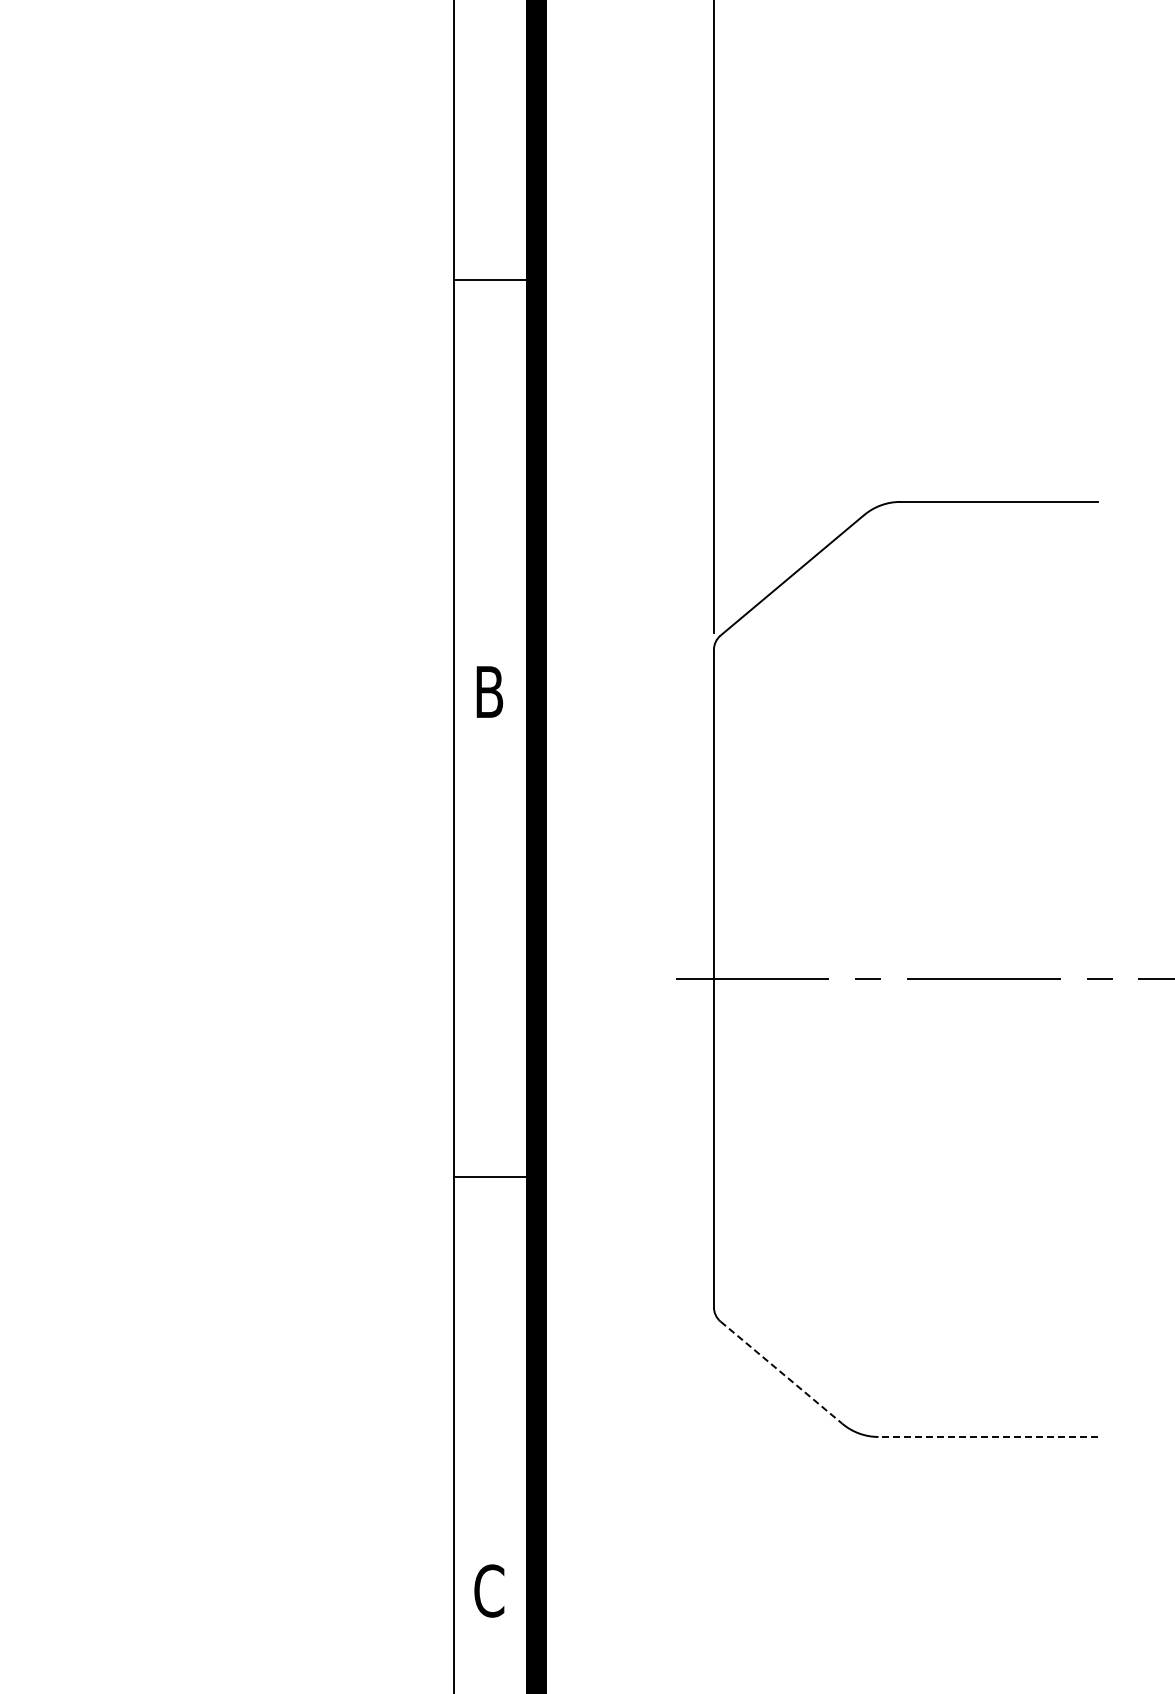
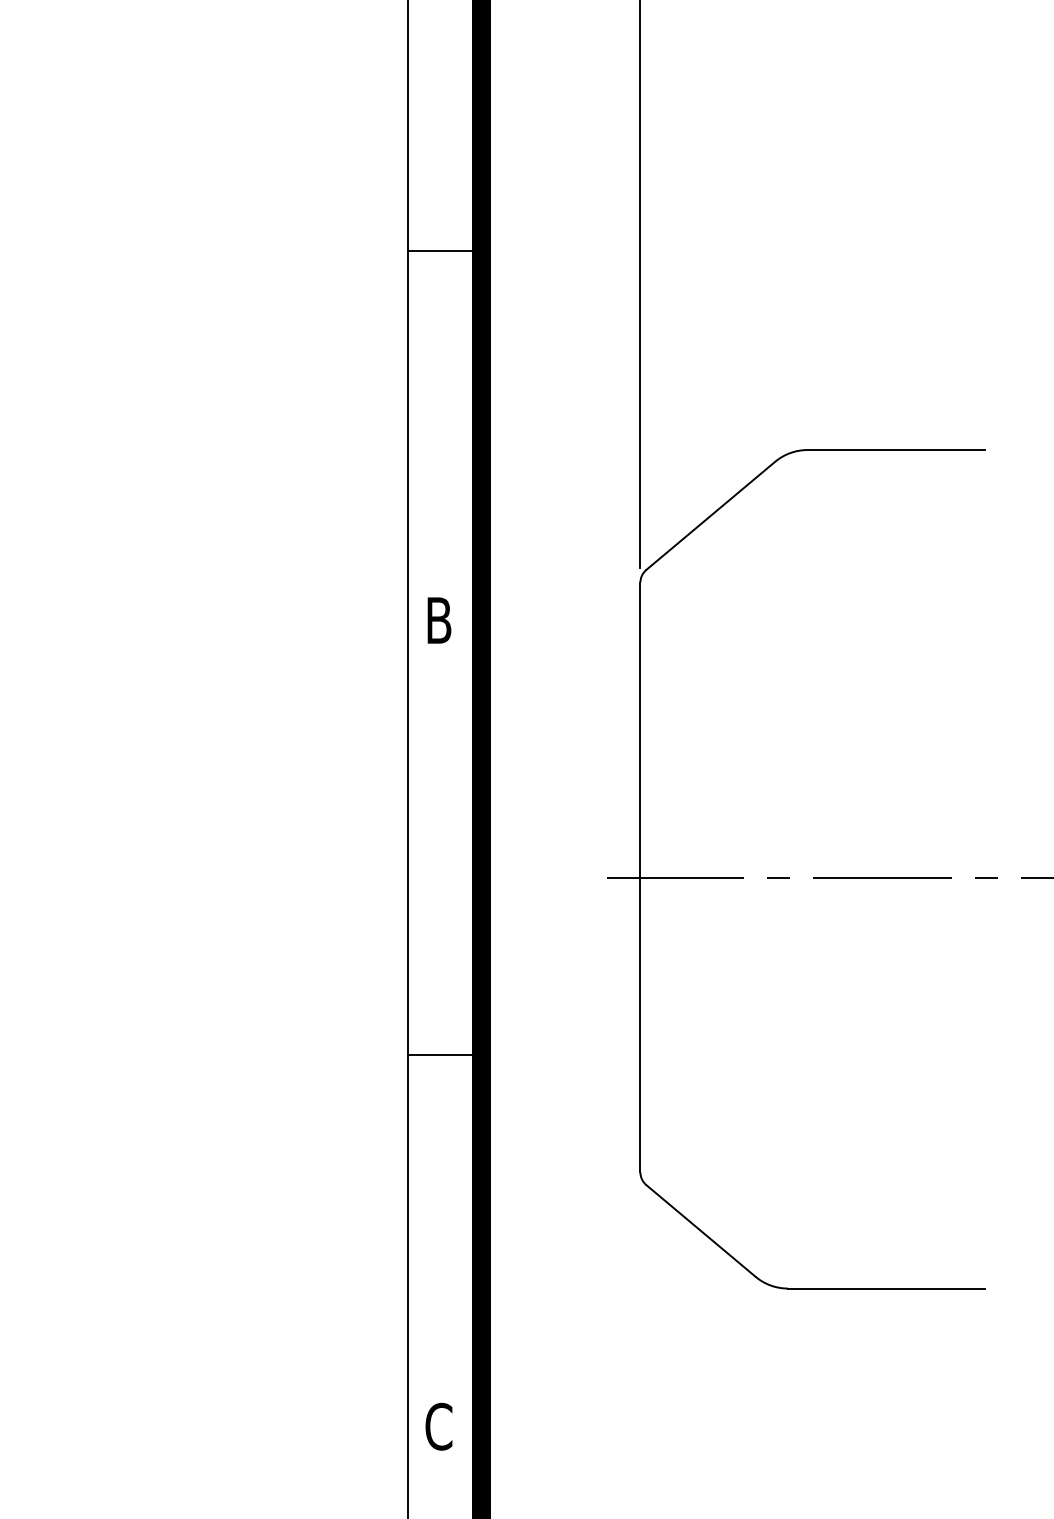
line: (781, 1373) -> (700, 1231), dashed -> solid
line: (988, 1436) -> (886, 1288), dashed -> solid

